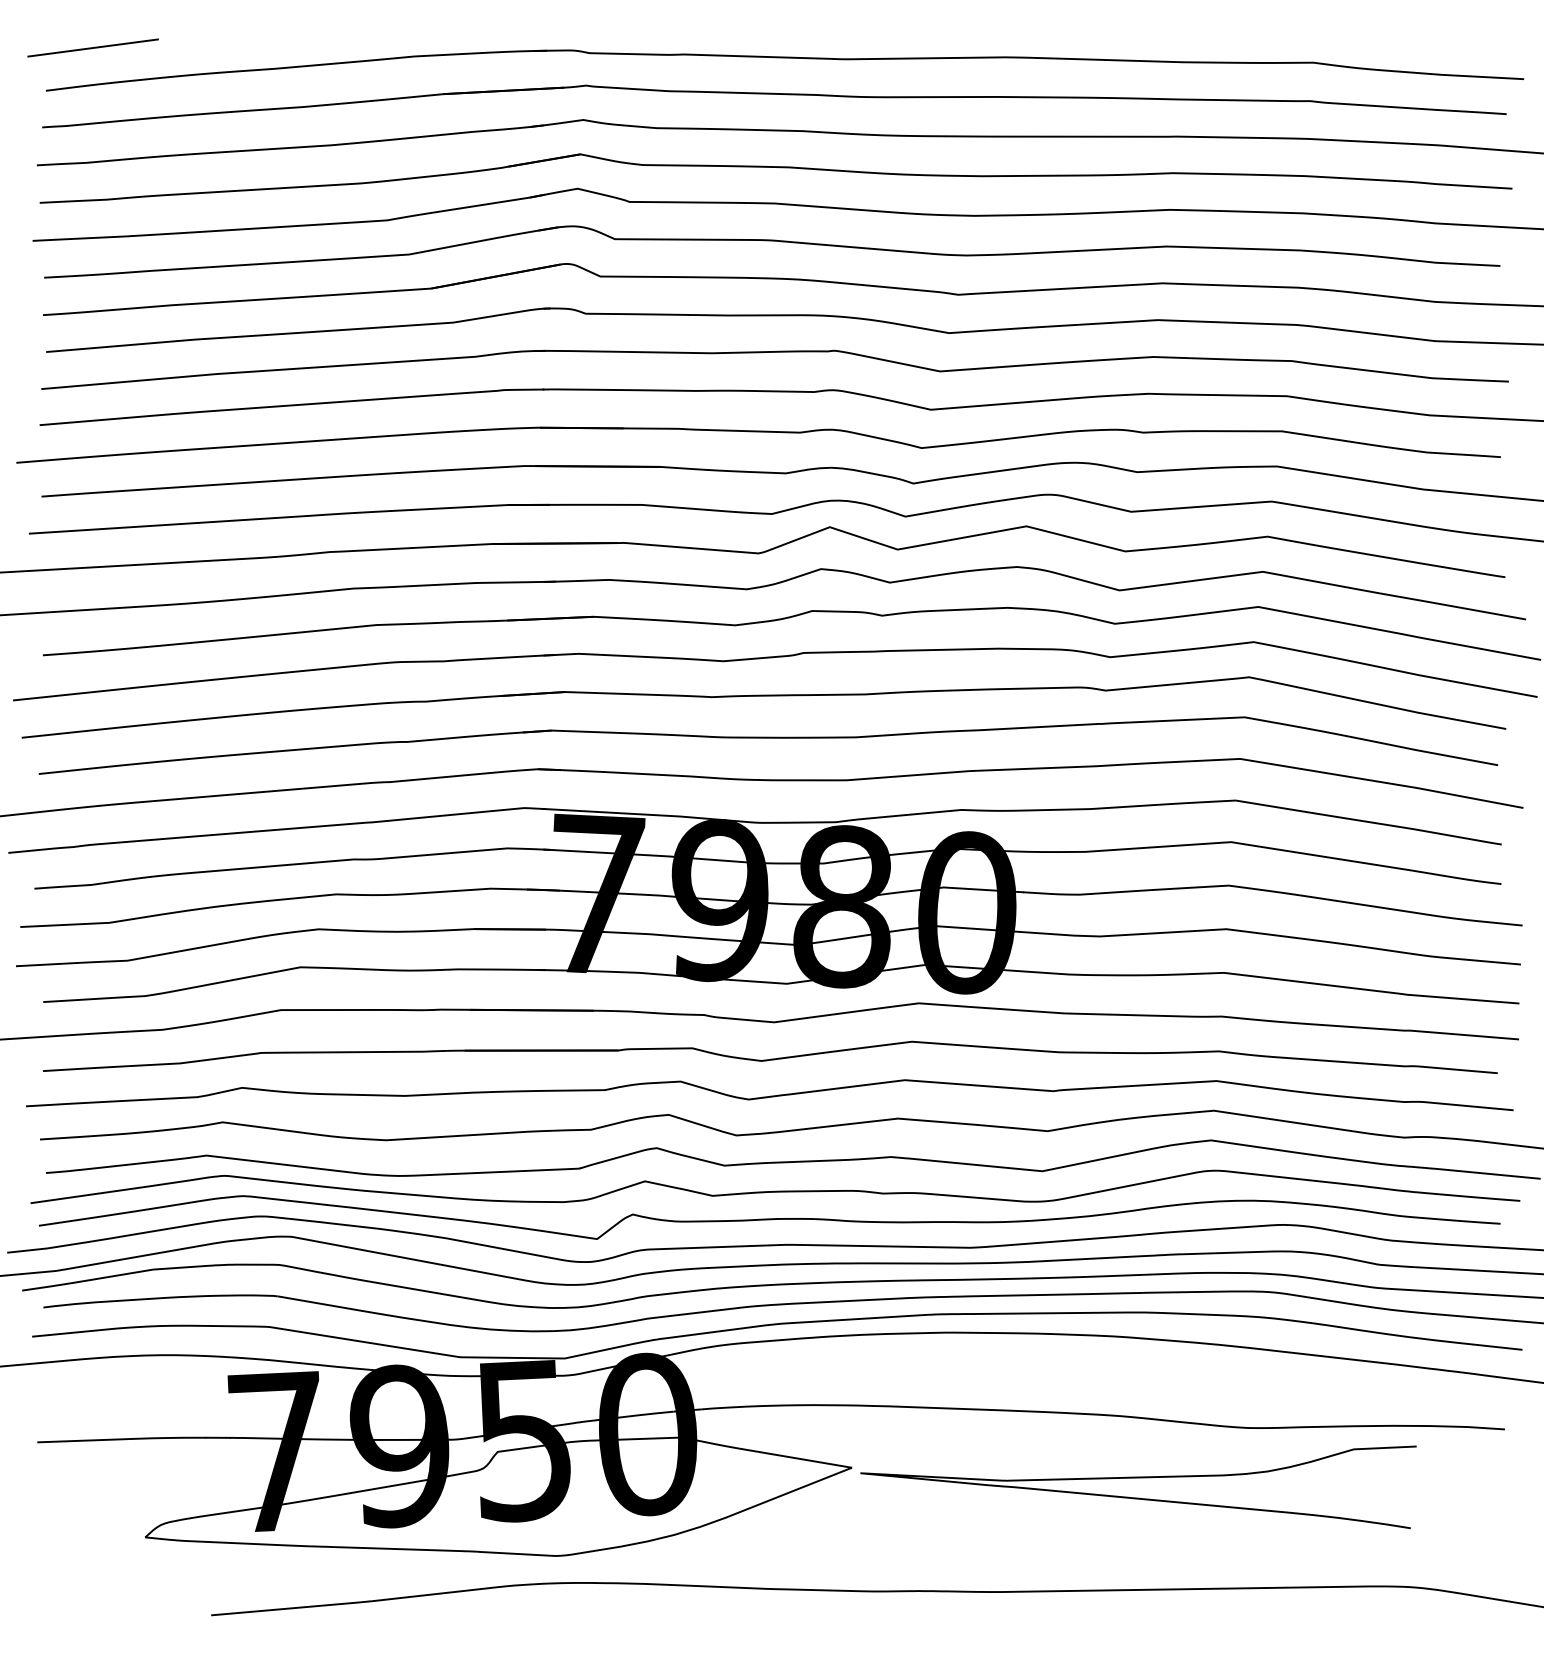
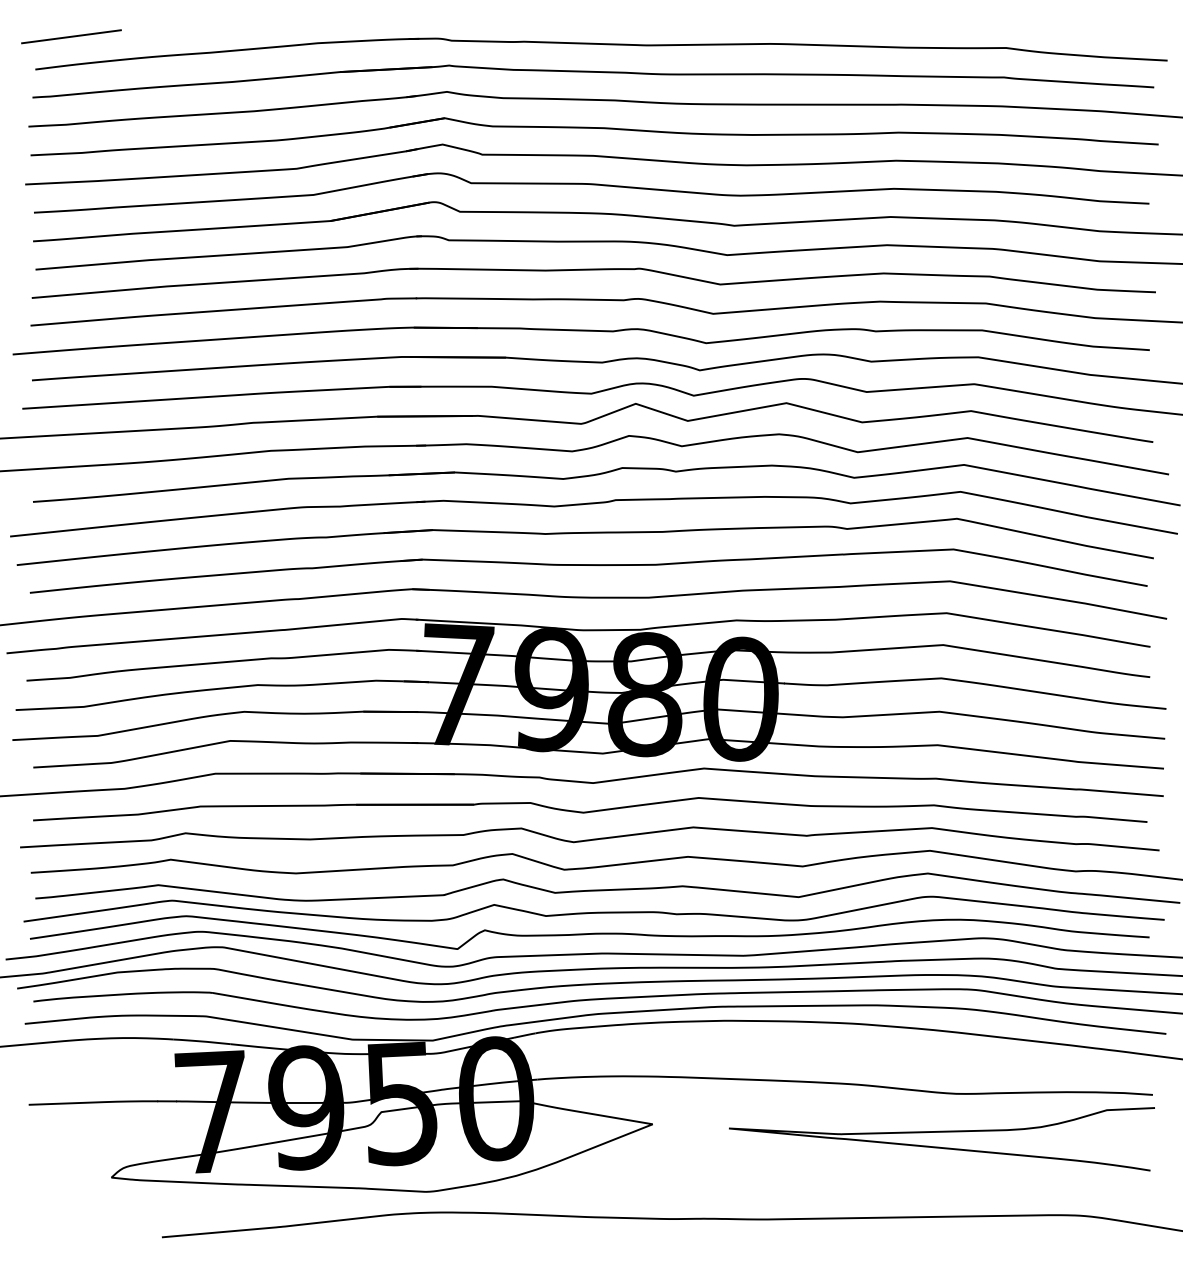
curve: (1138, 1478) -> (941, 1132), moved

